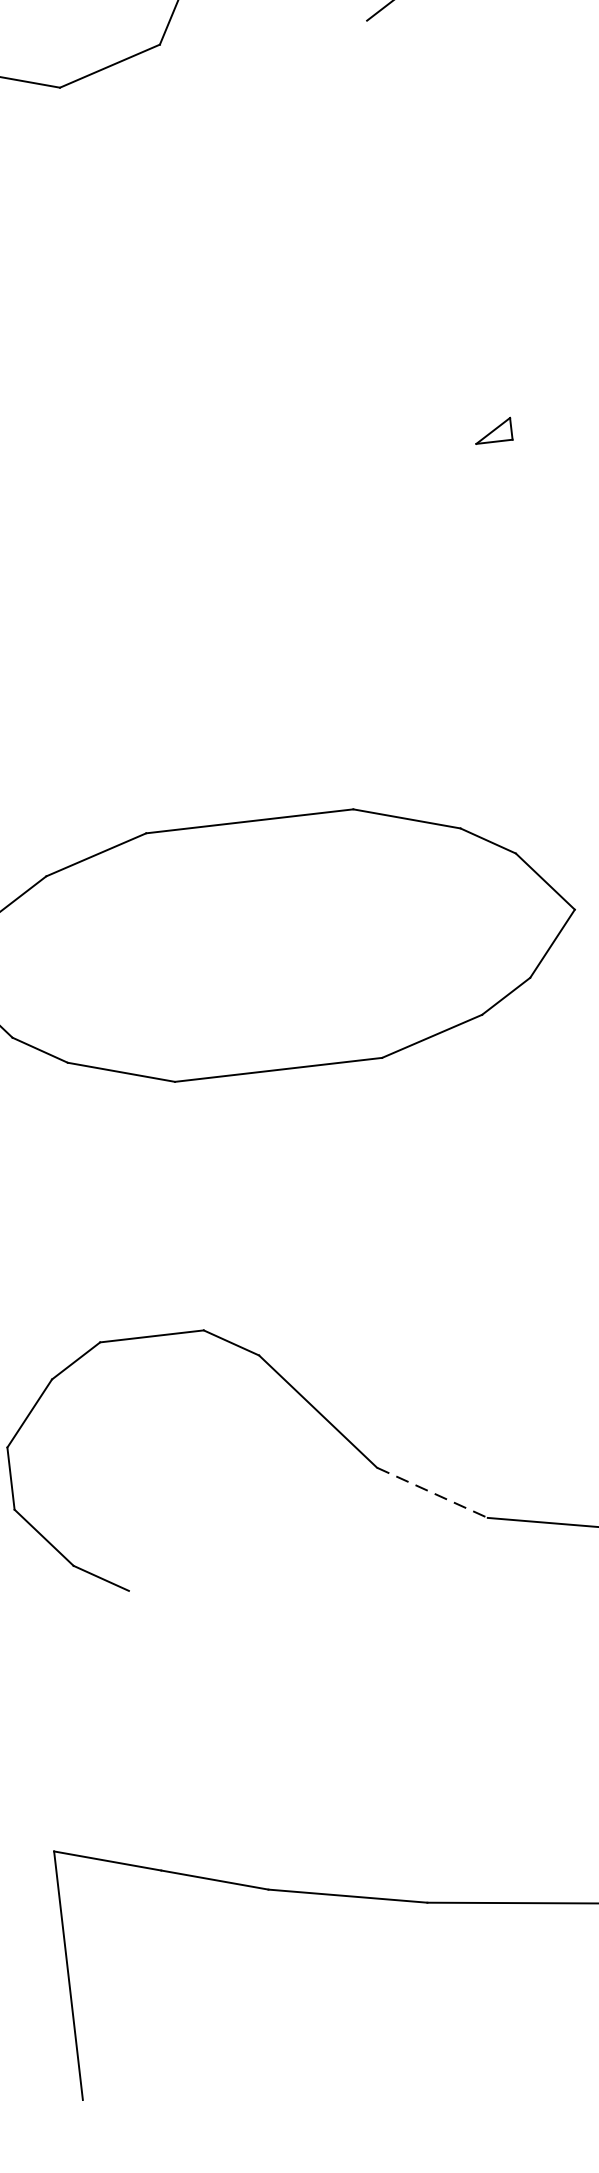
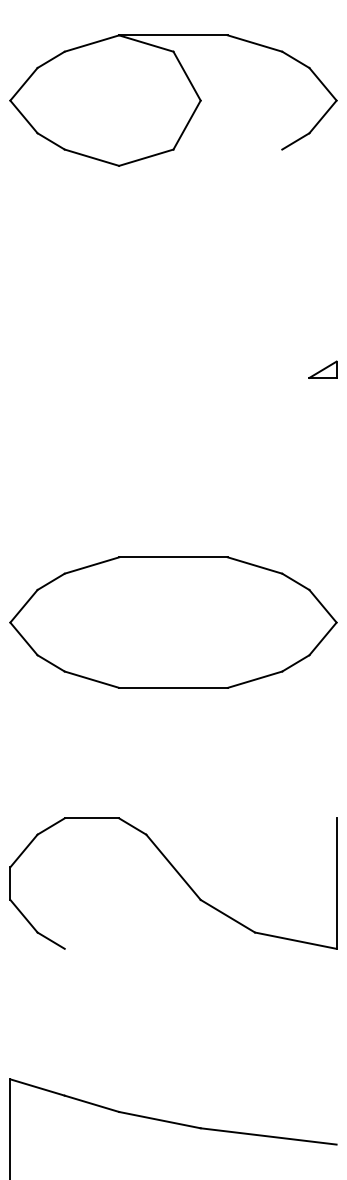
part: (492, 430) -> (322, 369), size x1.43
line: (431, 1493) -> (227, 916), dashed -> solid

